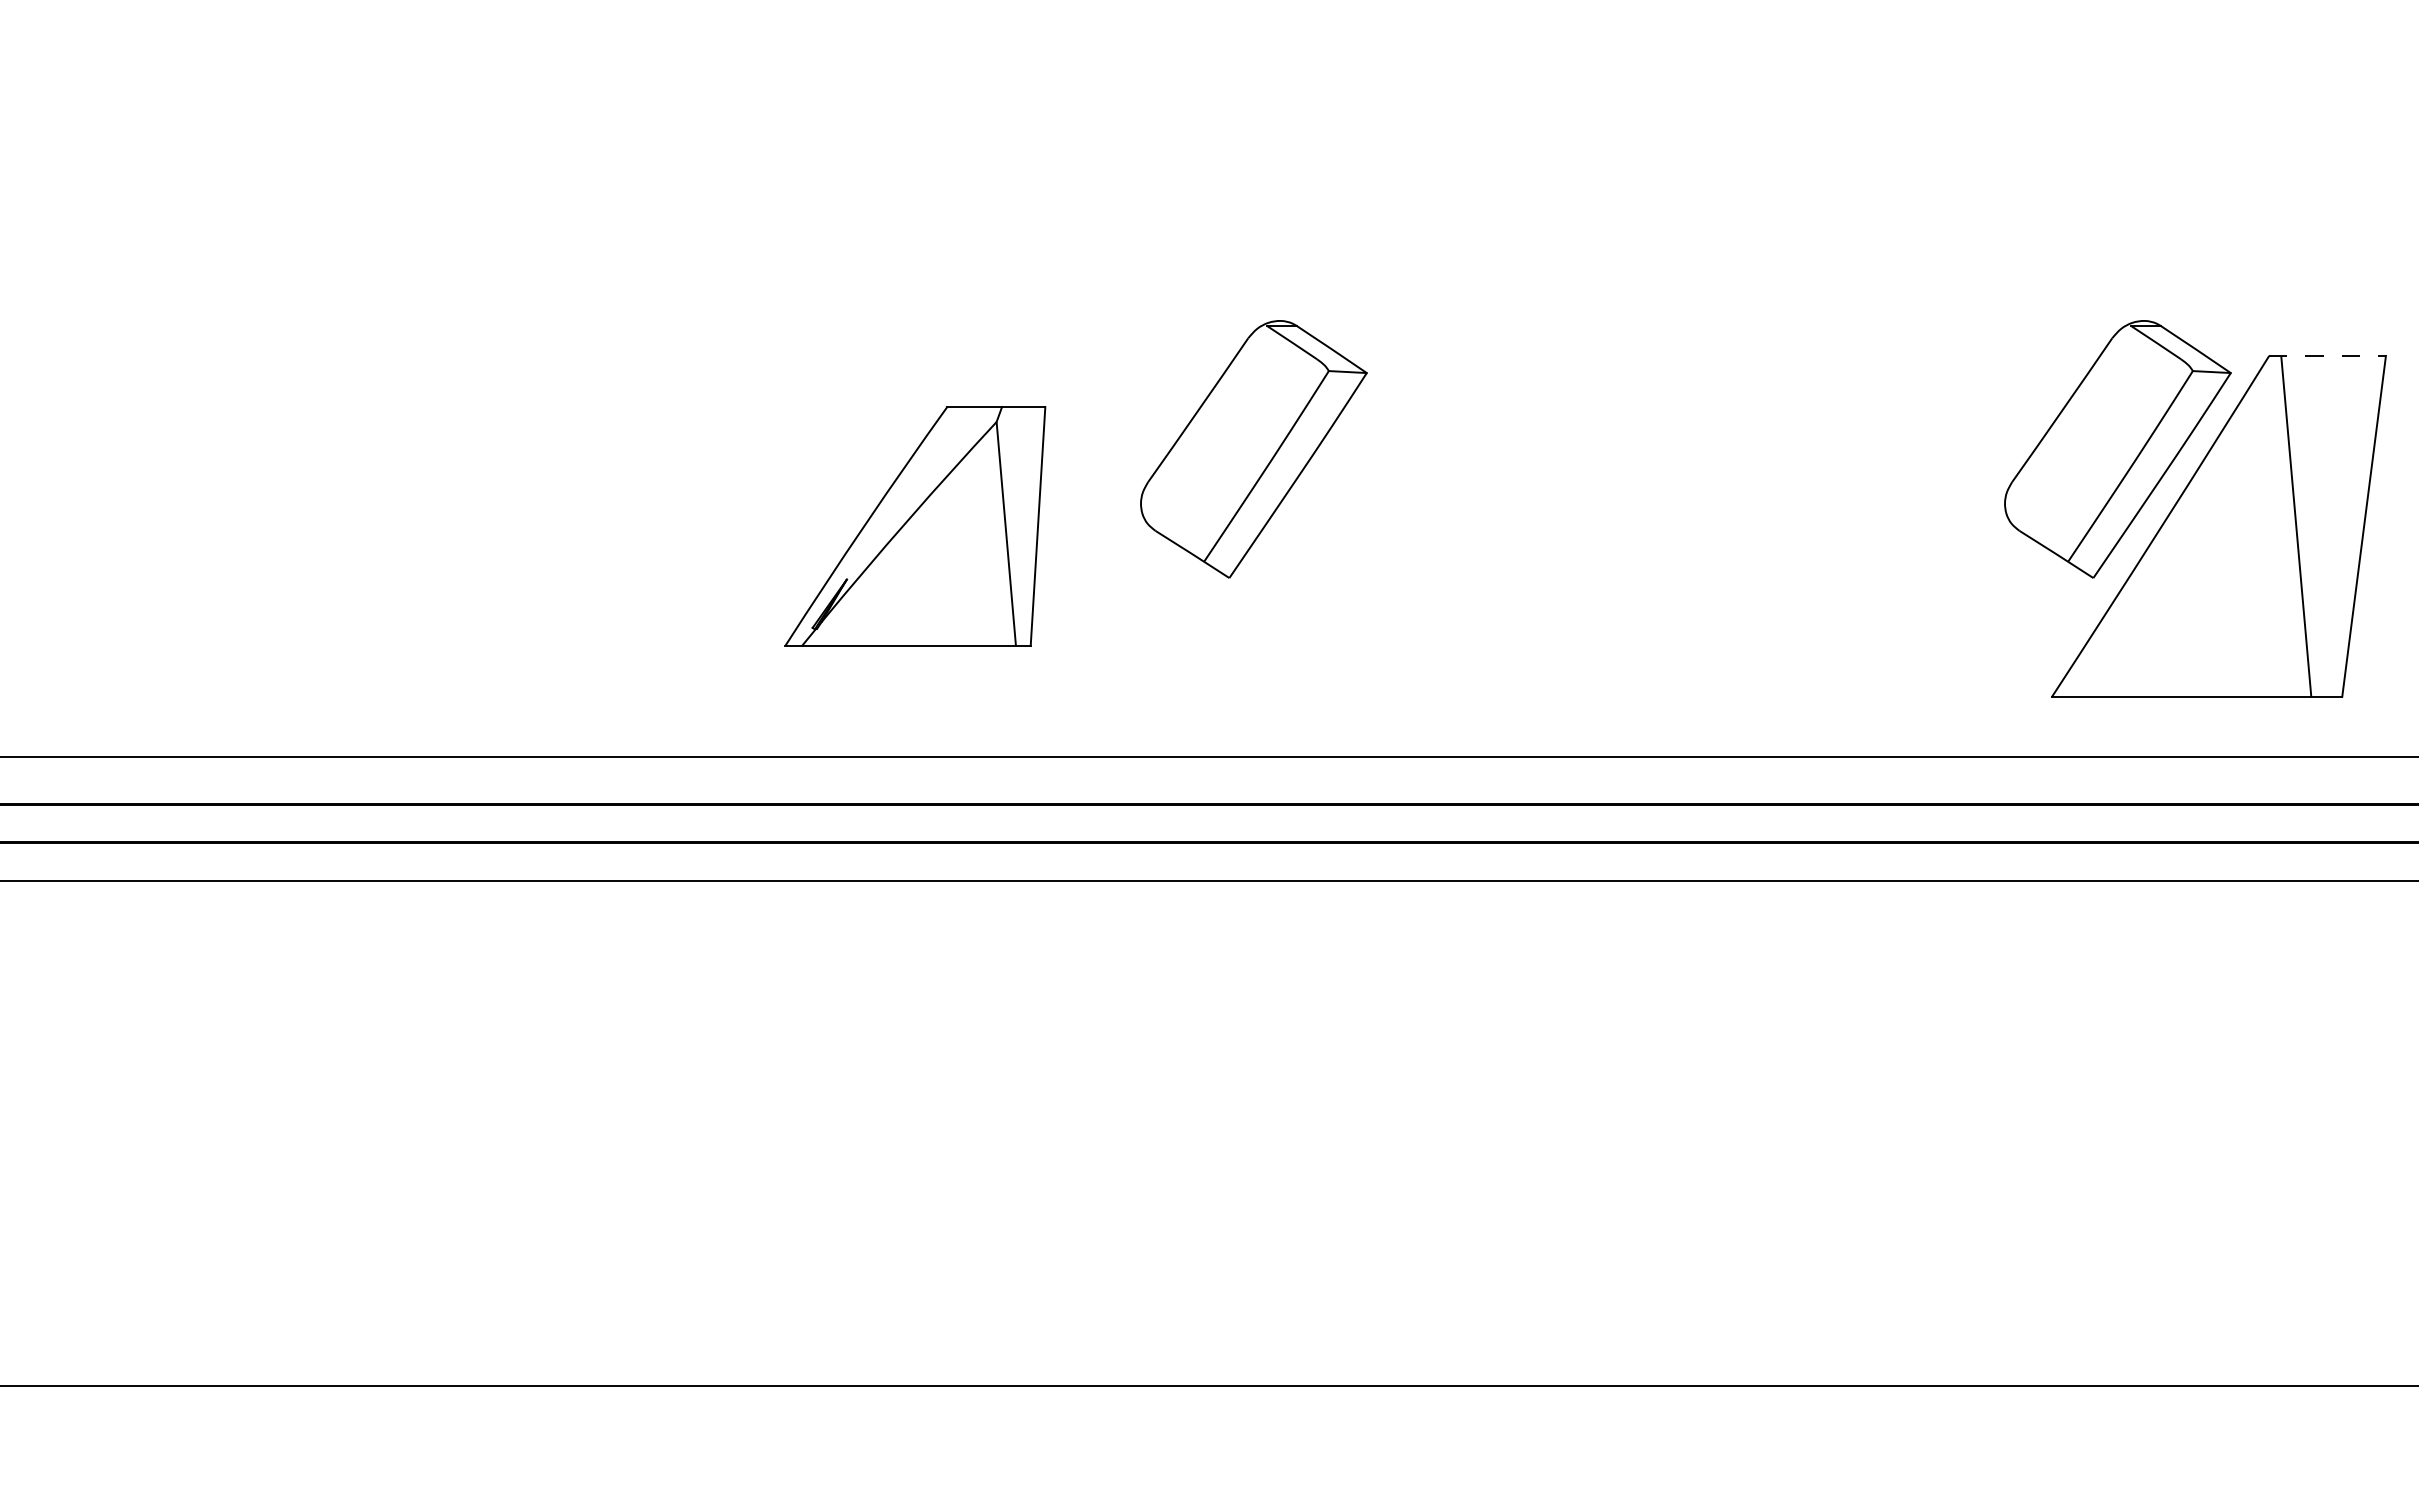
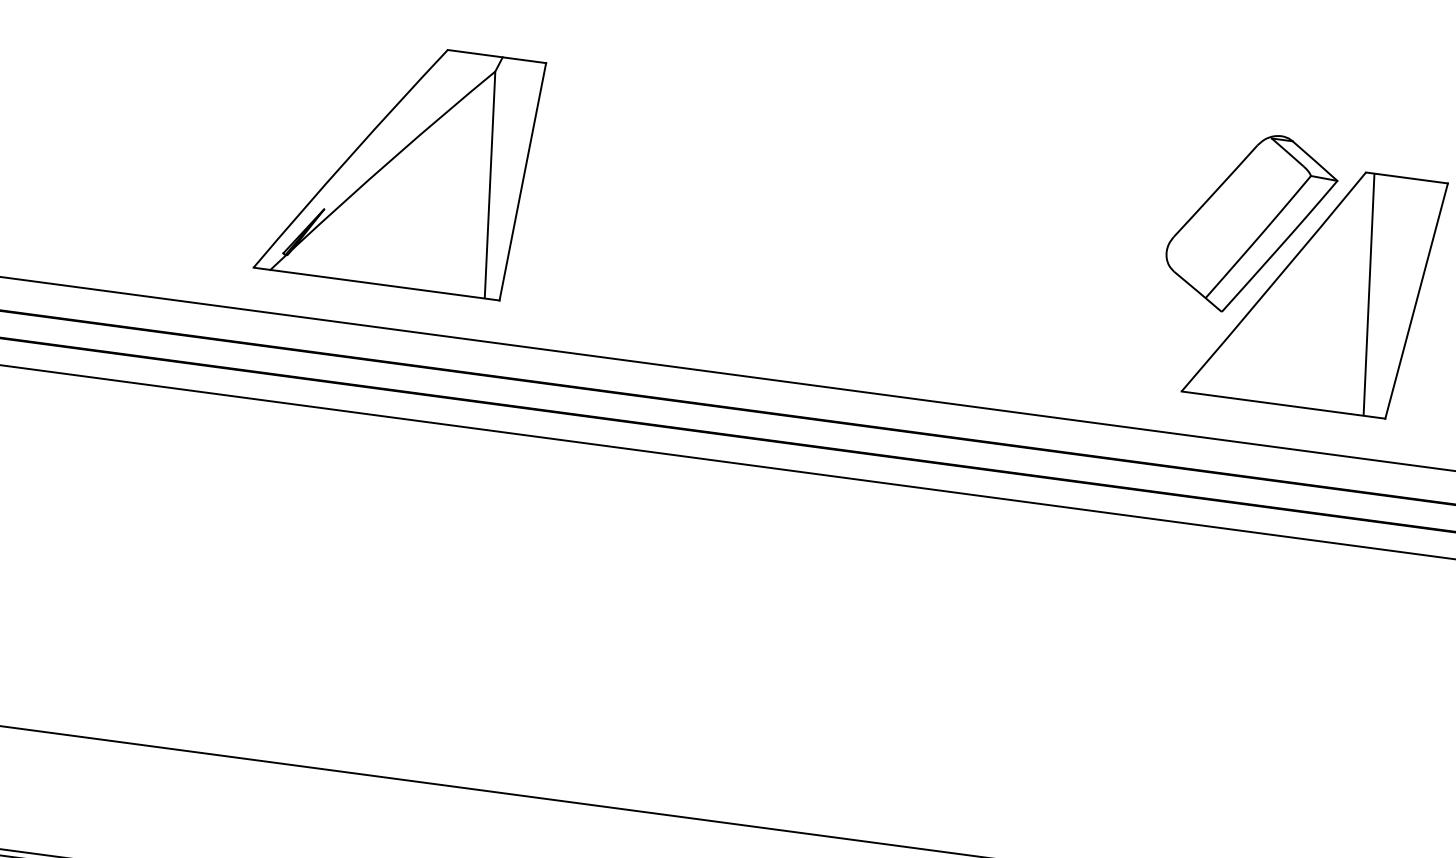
line: (2328, 355) -> (1407, 177), dashed -> solid
part: (1253, 449) -> (644, 143), removed
part: (915, 526) -> (400, 165), size x1.43

